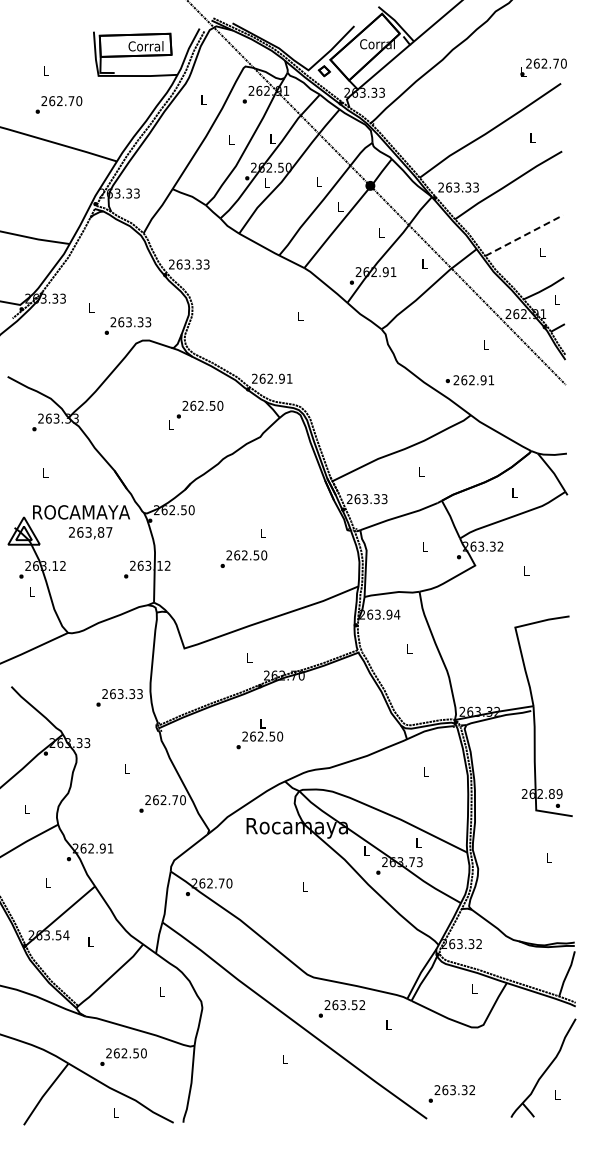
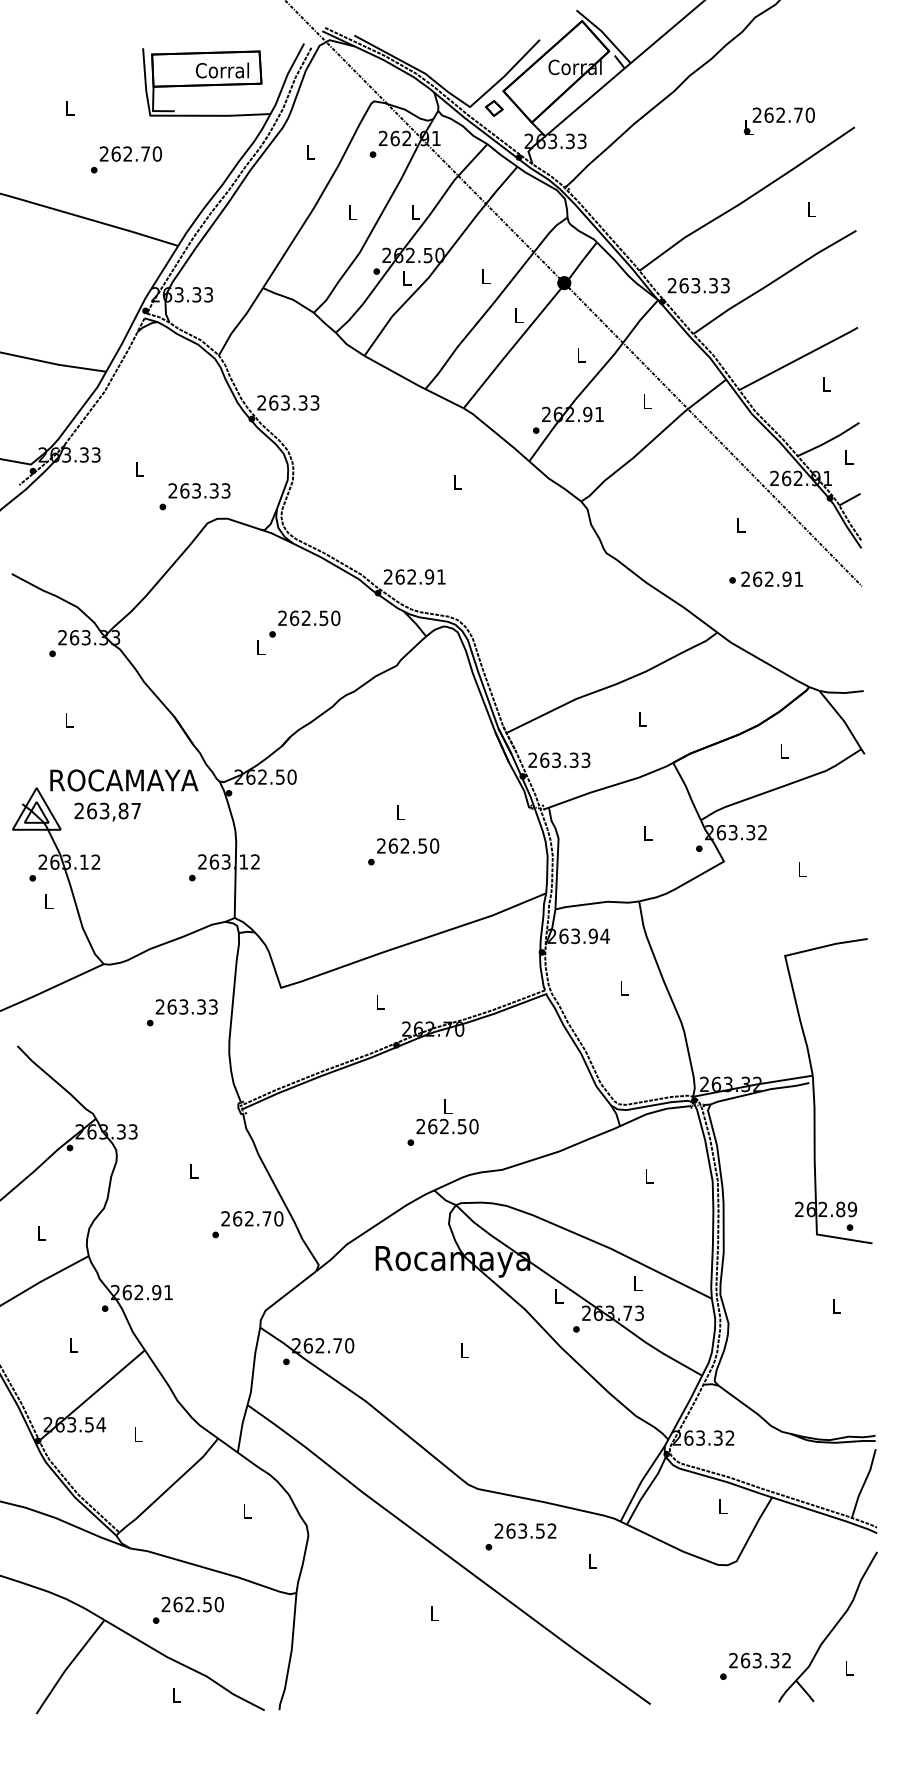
text: (543, 67) -> (779, 121), moved
text: (58, 104) -> (125, 159), moved
line: (524, 235) -> (799, 358), dashed -> solid
text: (469, 380) -> (765, 579), moved
text: (90, 533) -> (107, 812), moved
text: (243, 558) -> (402, 850), moved
text: (119, 697) -> (182, 1012), moved
text: (259, 734) -> (442, 1123), moved
text: (451, 1093) -> (754, 1665), moved

